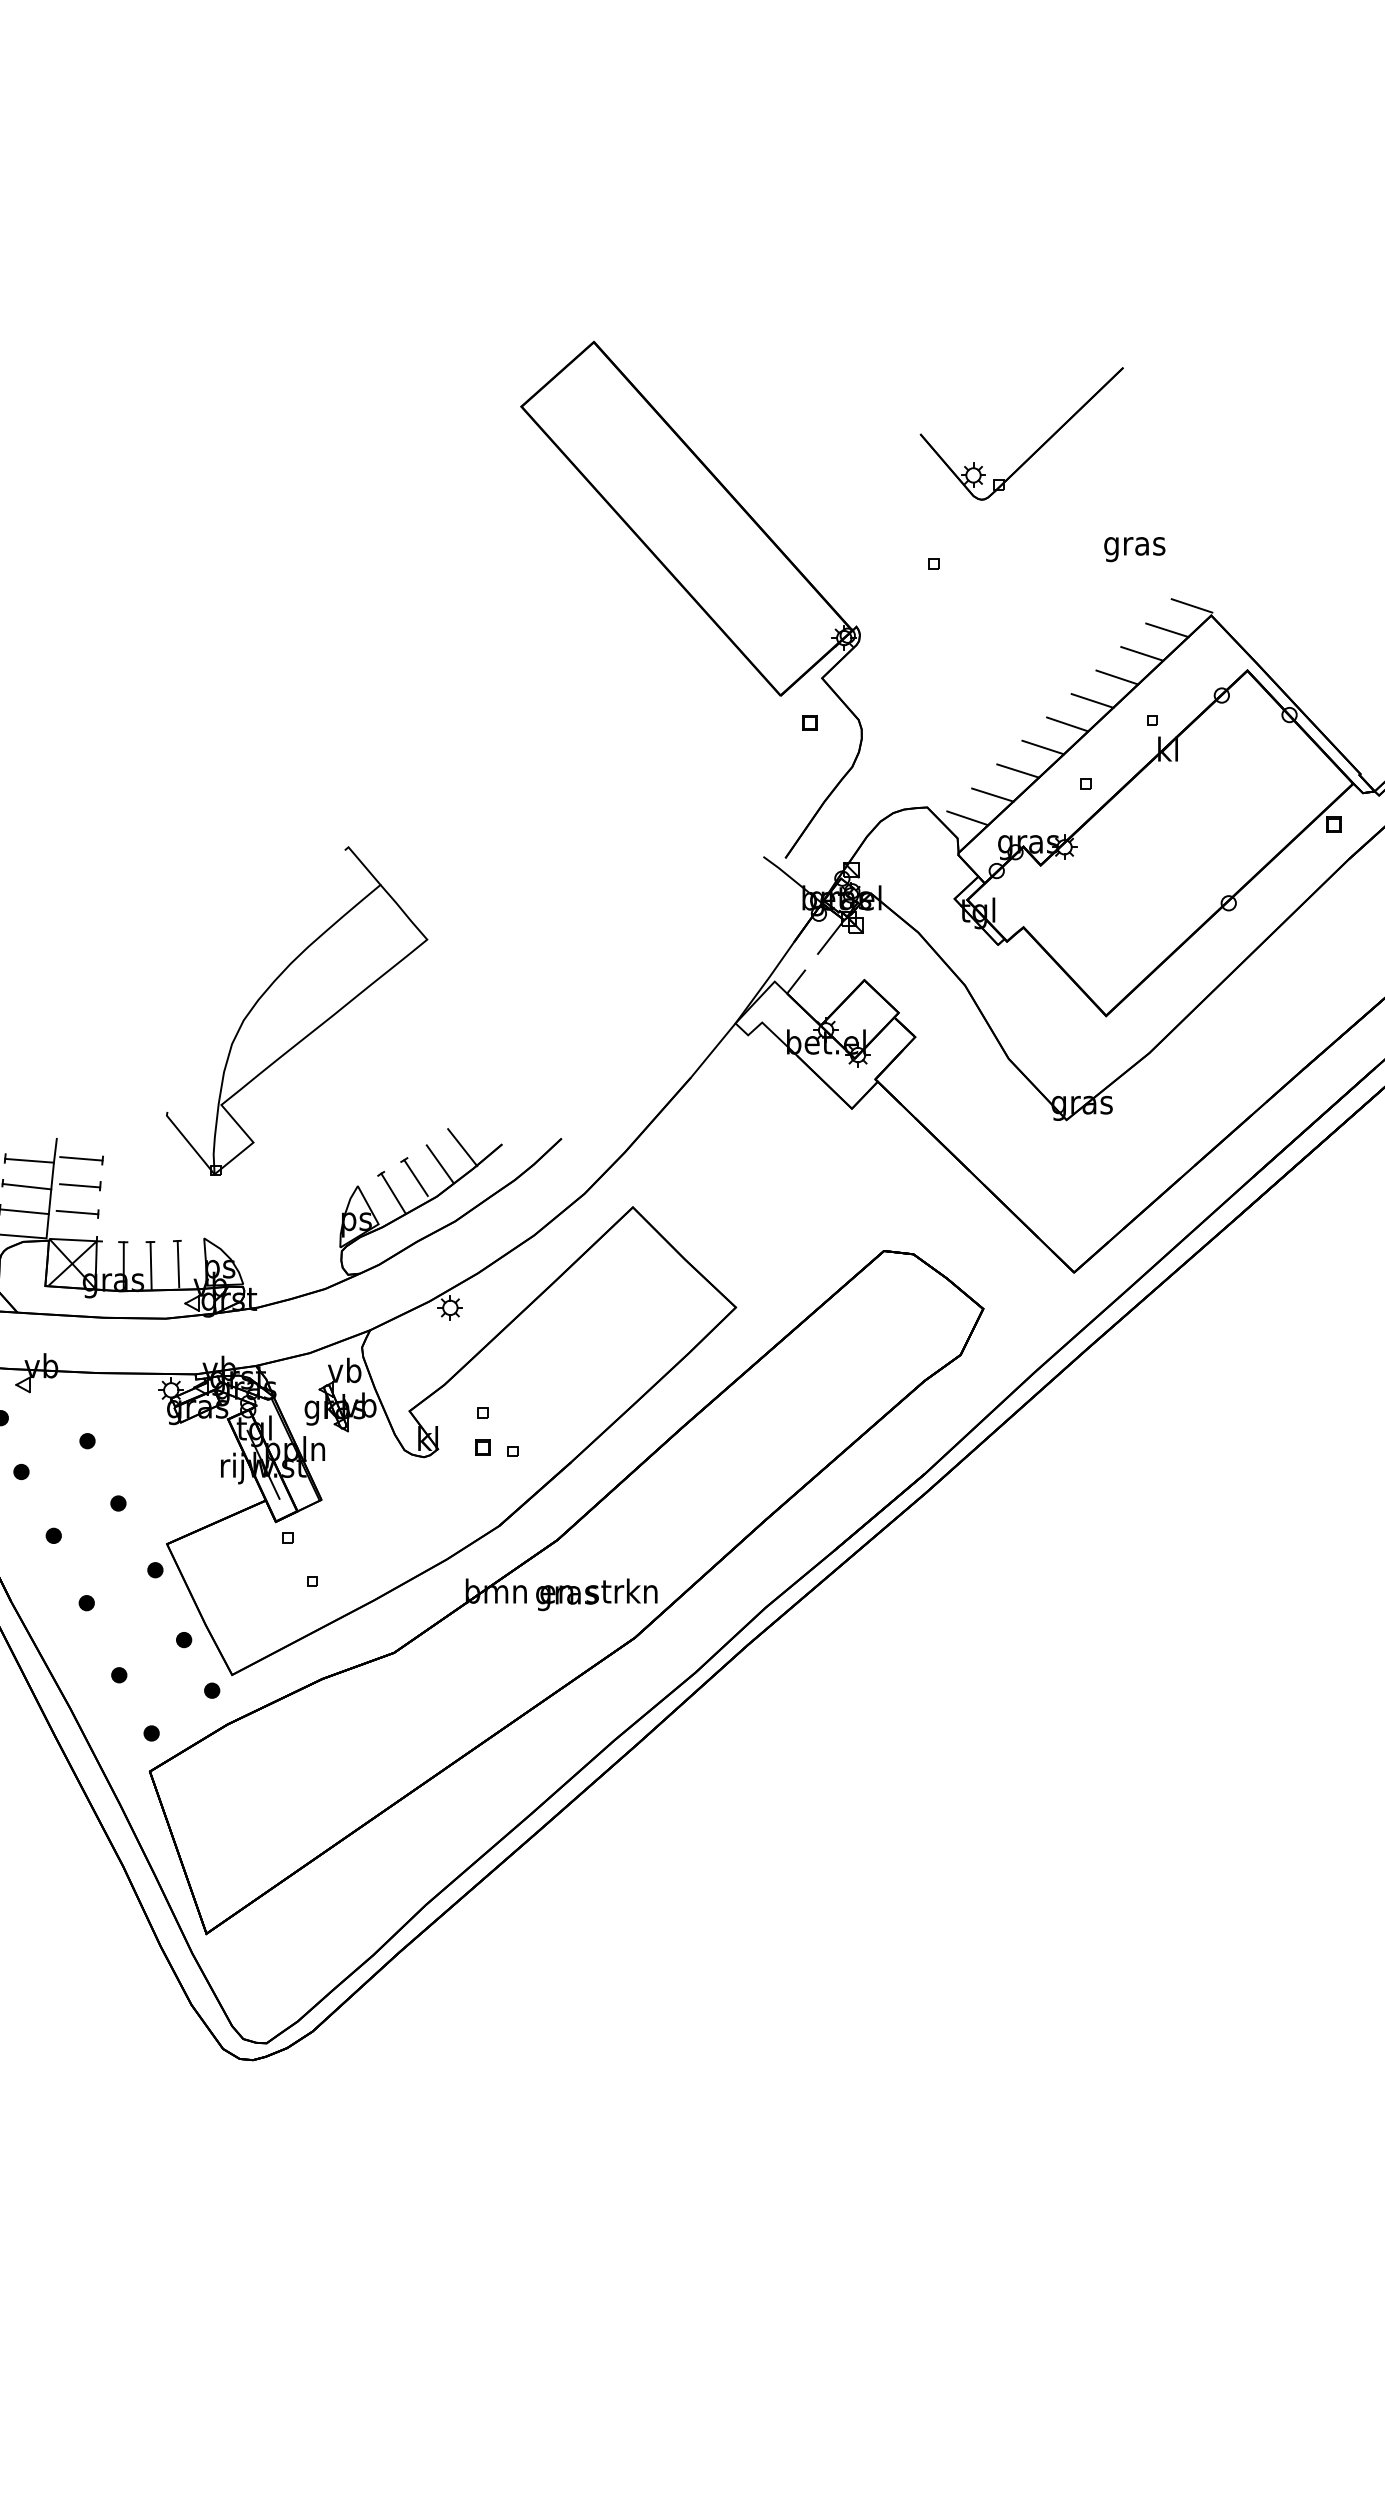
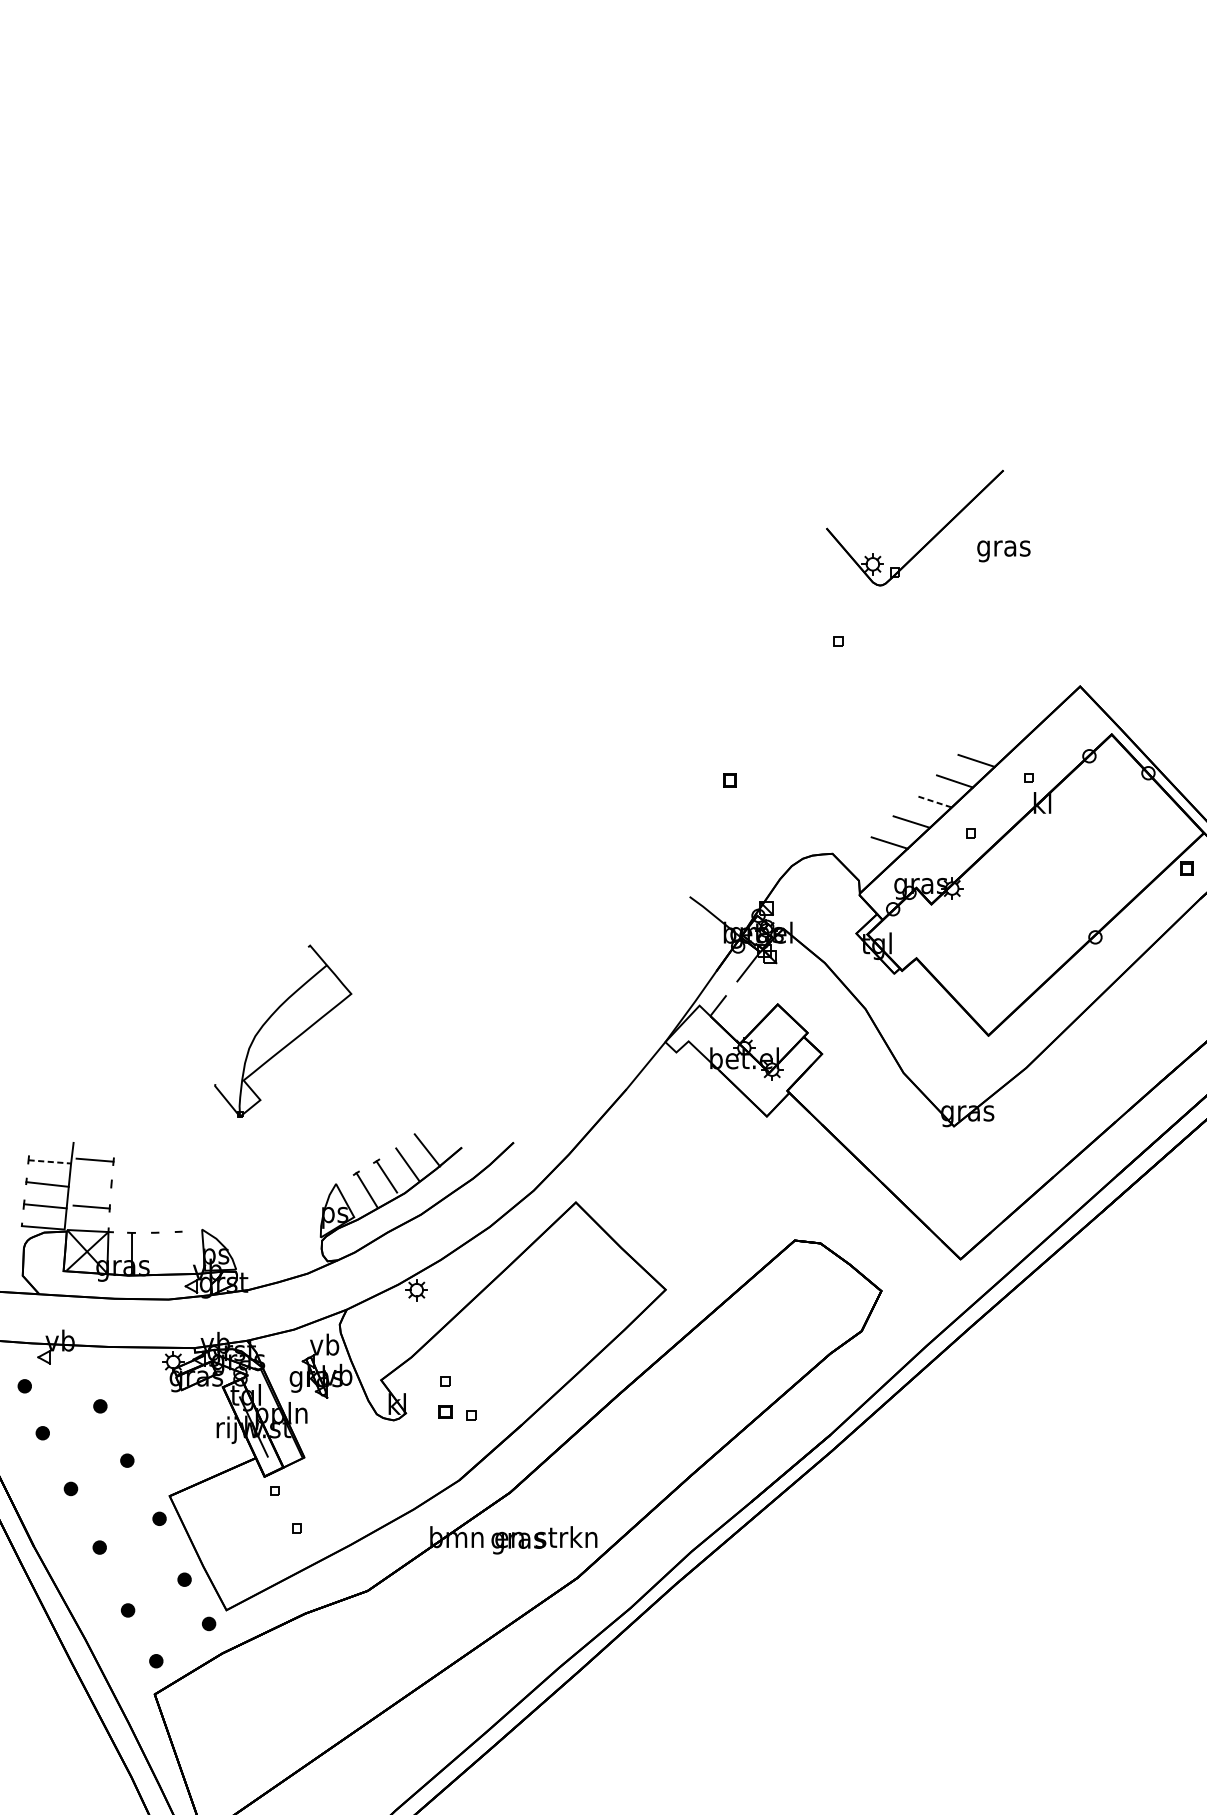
text: (1134, 549) -> (1003, 551), moved
part: (691, 599) -> (626, 672), removed
line: (1191, 605) -> (1062, 677), removed
line: (1167, 630) -> (1042, 699), removed
line: (1142, 653) -> (1020, 719), removed
line: (1117, 677) -> (998, 740), removed
line: (1043, 747) -> (933, 801), solid -> dashed
line: (967, 818) -> (867, 863), removed
part: (297, 1010) -> (283, 1030), size x0.6
line: (30, 1160) -> (50, 1161), solid -> dashed
line: (80, 1185) -> (94, 1183), removed
line: (178, 1264) -> (179, 1252), removed
line: (150, 1265) -> (155, 1253), removed

